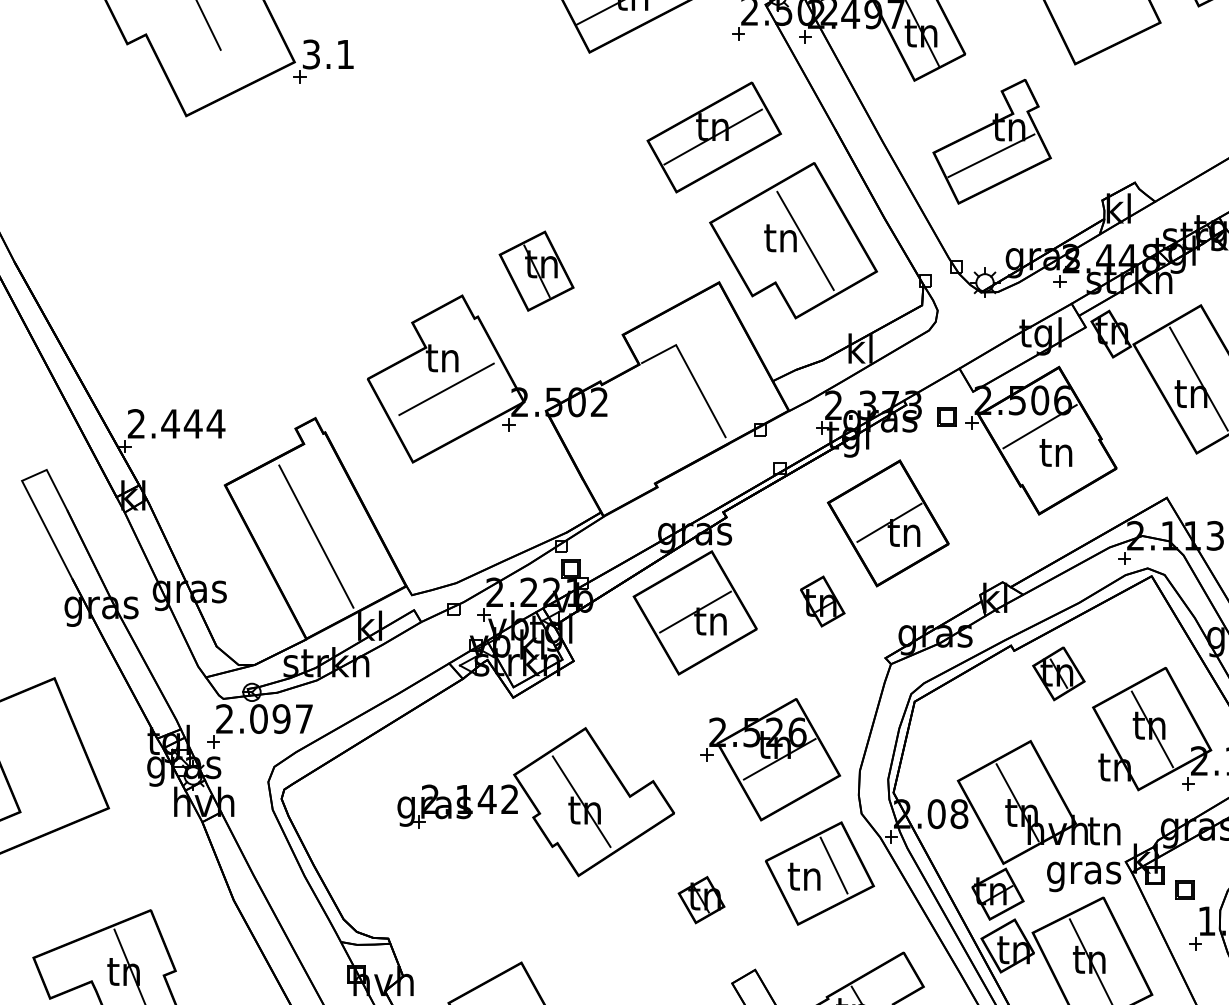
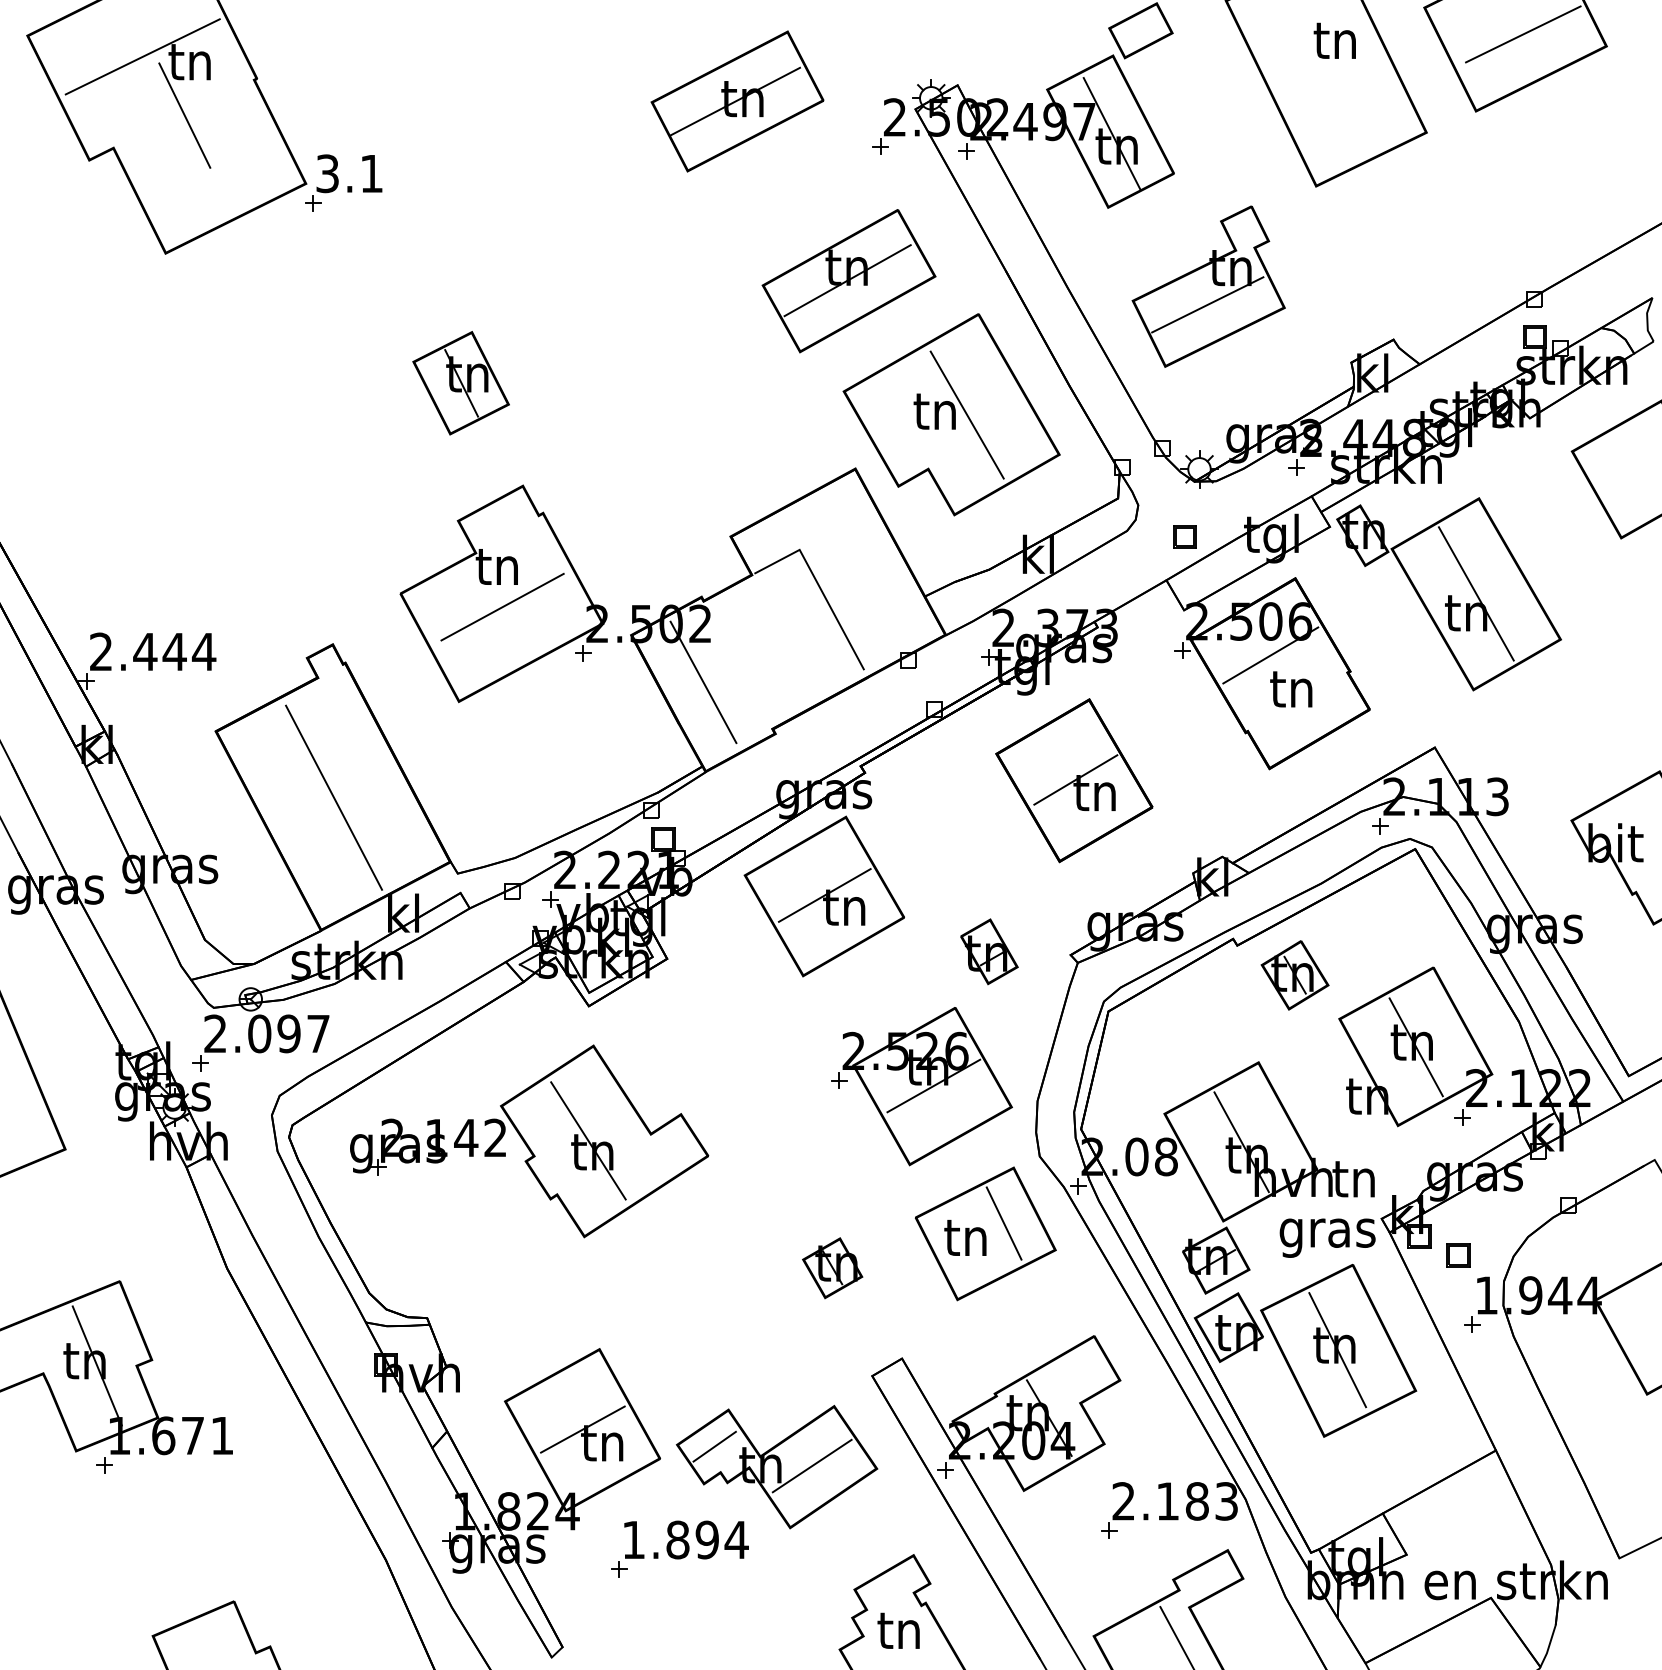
part: (536, 271) -> (460, 383), moved
part: (946, 416) -> (1184, 536), moved
line: (601, 447) -> (703, 682), added
part: (822, 601) -> (989, 951), moved
part: (536, 802) -> (529, 1141), moved

